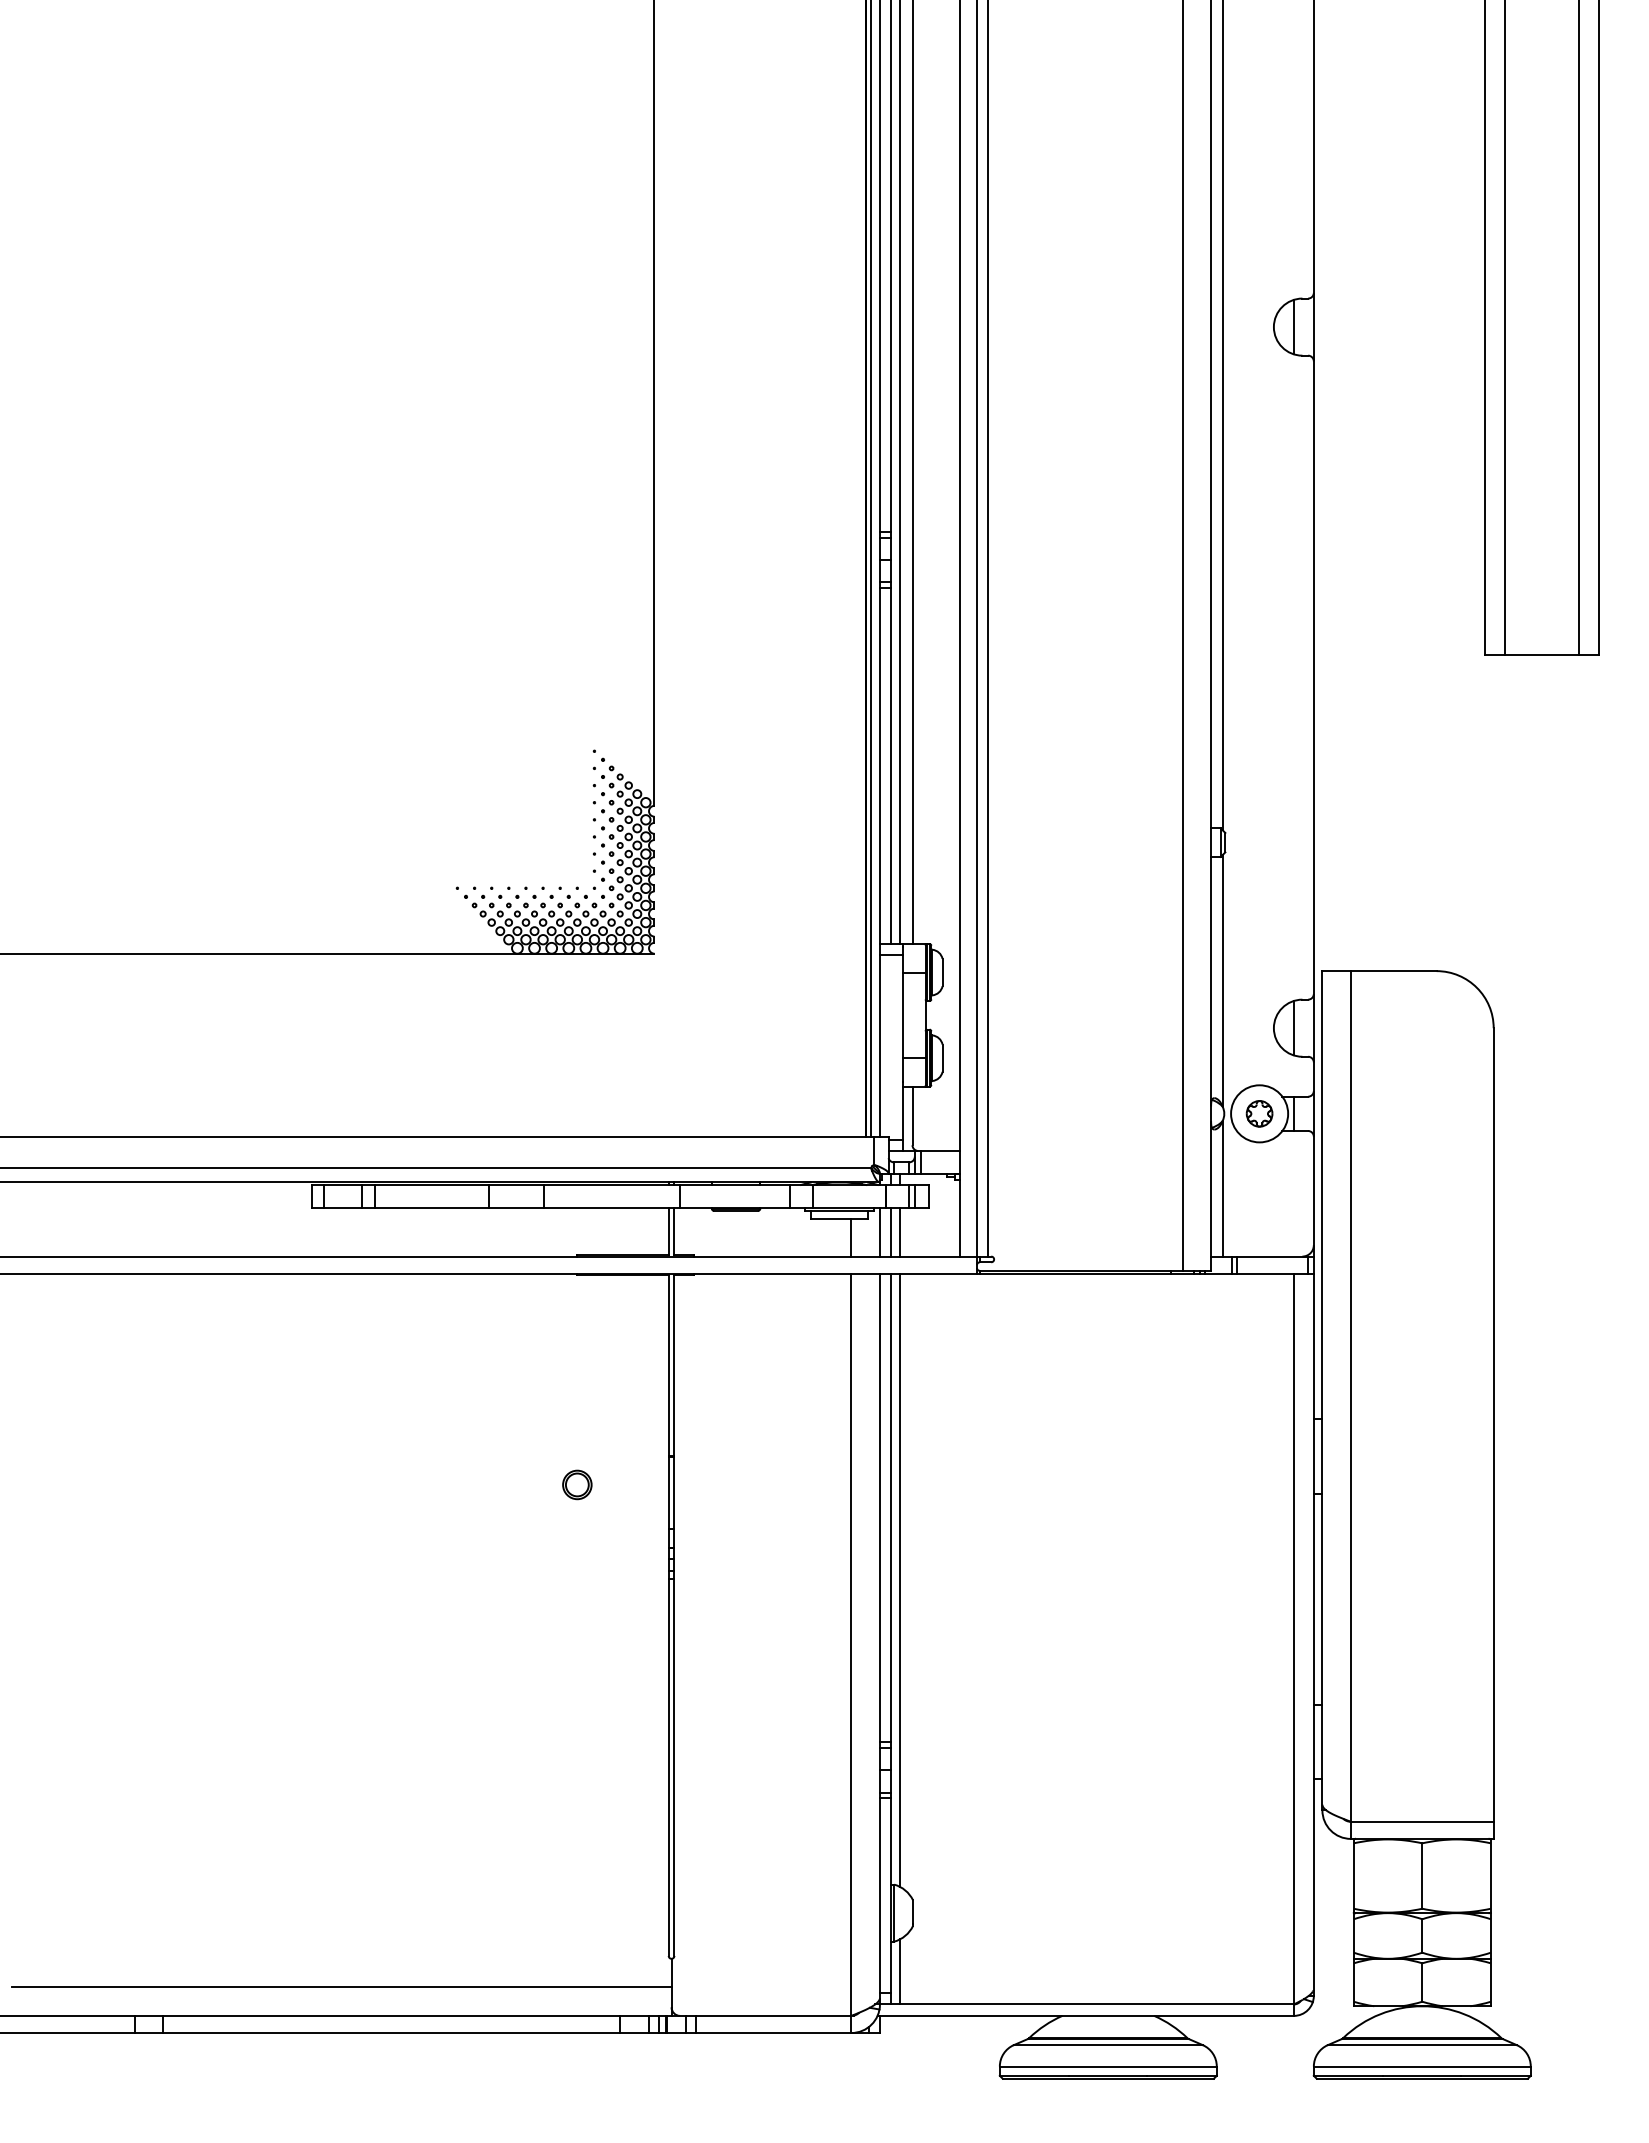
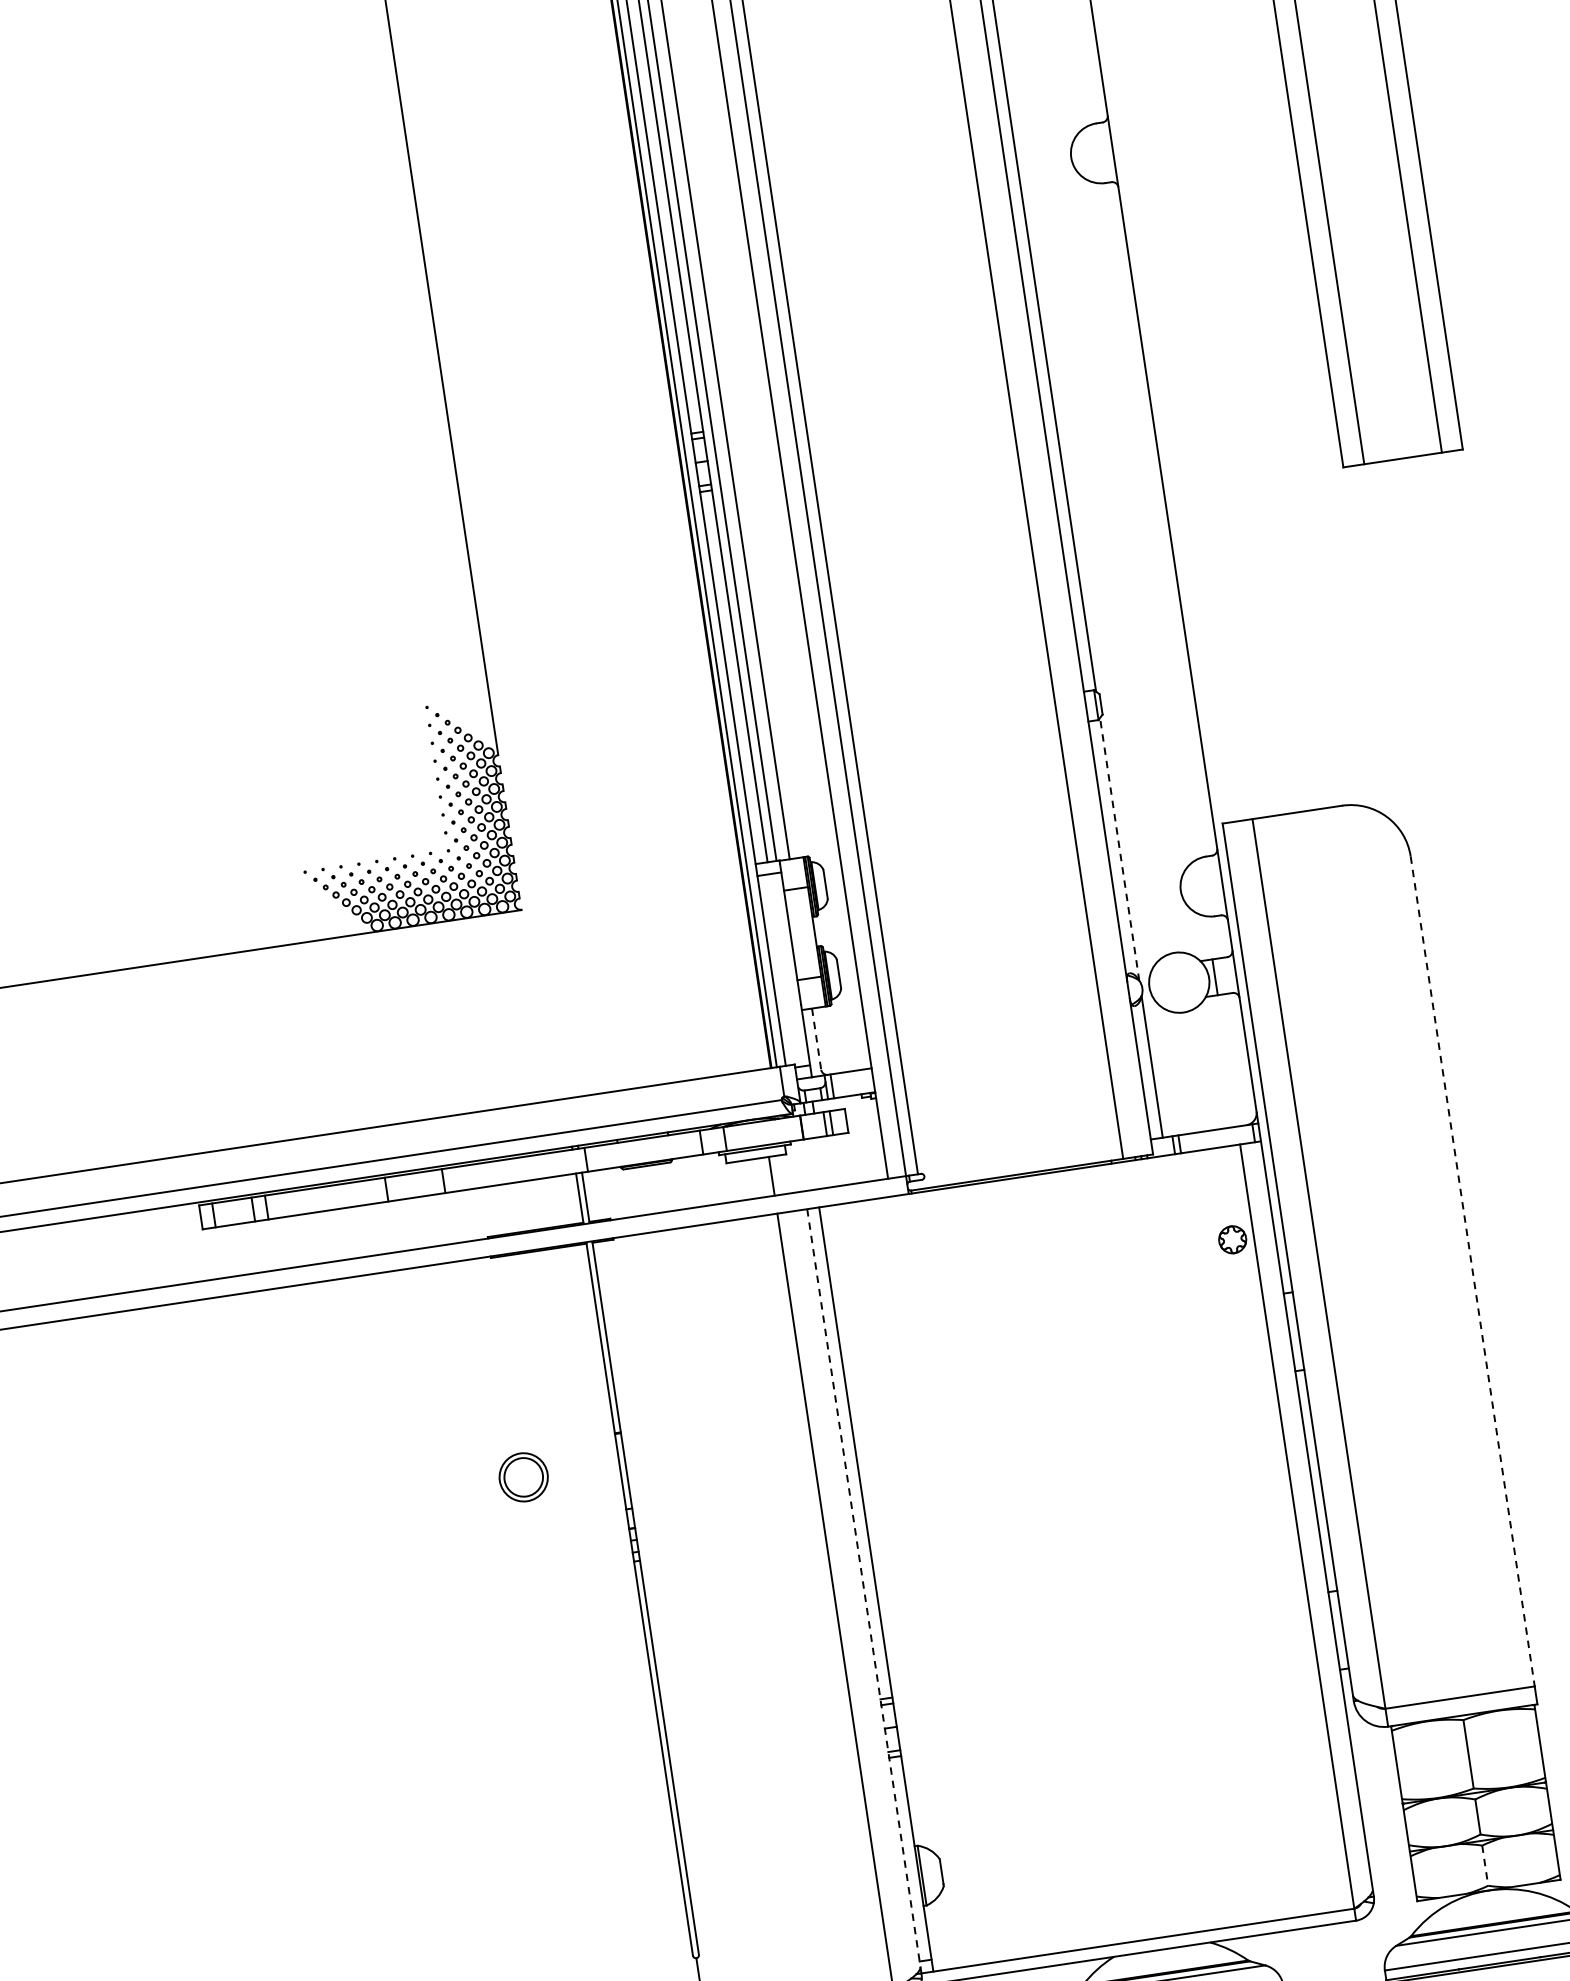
line: (1293, 326) -> (1091, 153), removed
line: (1222, 980) -> (1119, 849), solid -> dashed
line: (1293, 1027) -> (1201, 887), removed
part: (1259, 1113) -> (1232, 1239), moved
line: (912, 1116) -> (816, 1039), solid -> dashed
line: (879, 1232) -> (800, 1166), removed
line: (891, 1232) -> (812, 1164), removed
line: (899, 1232) -> (821, 1163), removed
line: (1493, 1425) -> (1472, 1272), solid -> dashed
part: (577, 1484) -> (523, 1476), size x1.6
line: (899, 1579) -> (875, 1525), removed
line: (879, 1636) -> (863, 1588), solid -> dashed
line: (899, 1971) -> (936, 1935), removed
line: (1422, 1983) -> (1485, 1866), solid -> dashed

